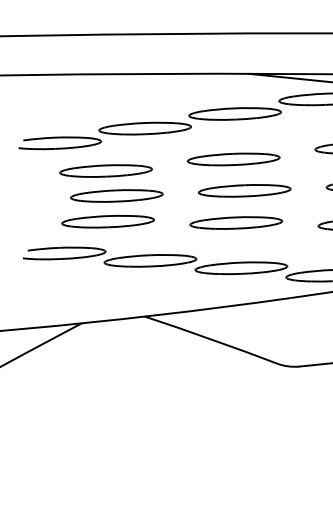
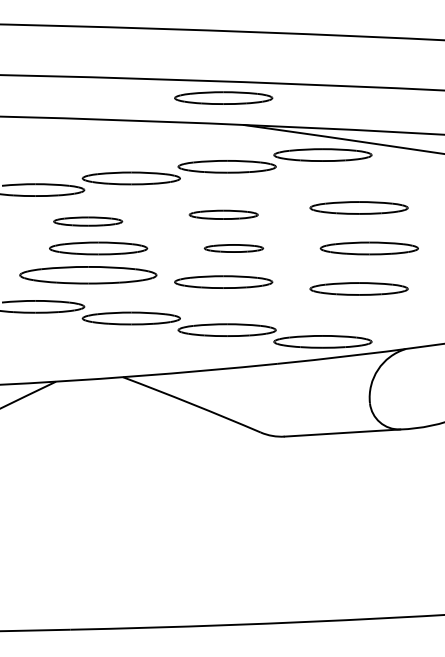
part: (229, 48) -> (223, 97), added
part: (233, 159) -> (223, 214), size x0.7
part: (105, 170) -> (87, 221), size x0.7
part: (244, 190) -> (233, 248), size x0.6
part: (107, 221) -> (87, 275), size x1.4

